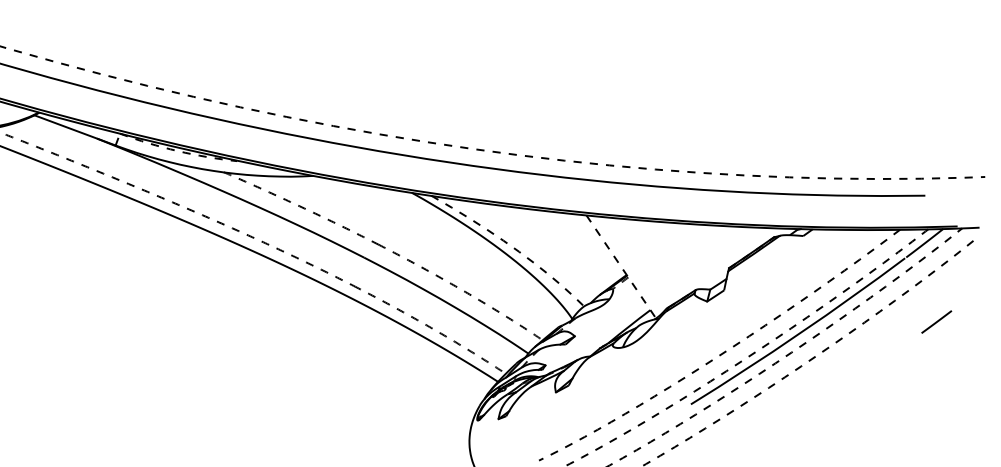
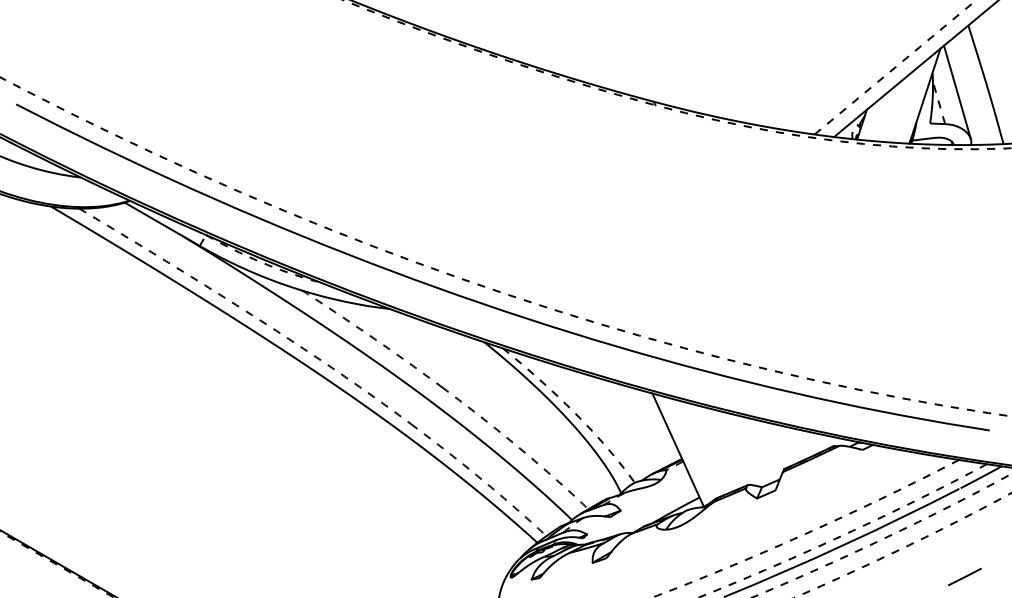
line: (621, 267) -> (678, 450), dashed -> solid
line: (936, 321) -> (964, 576), moved

